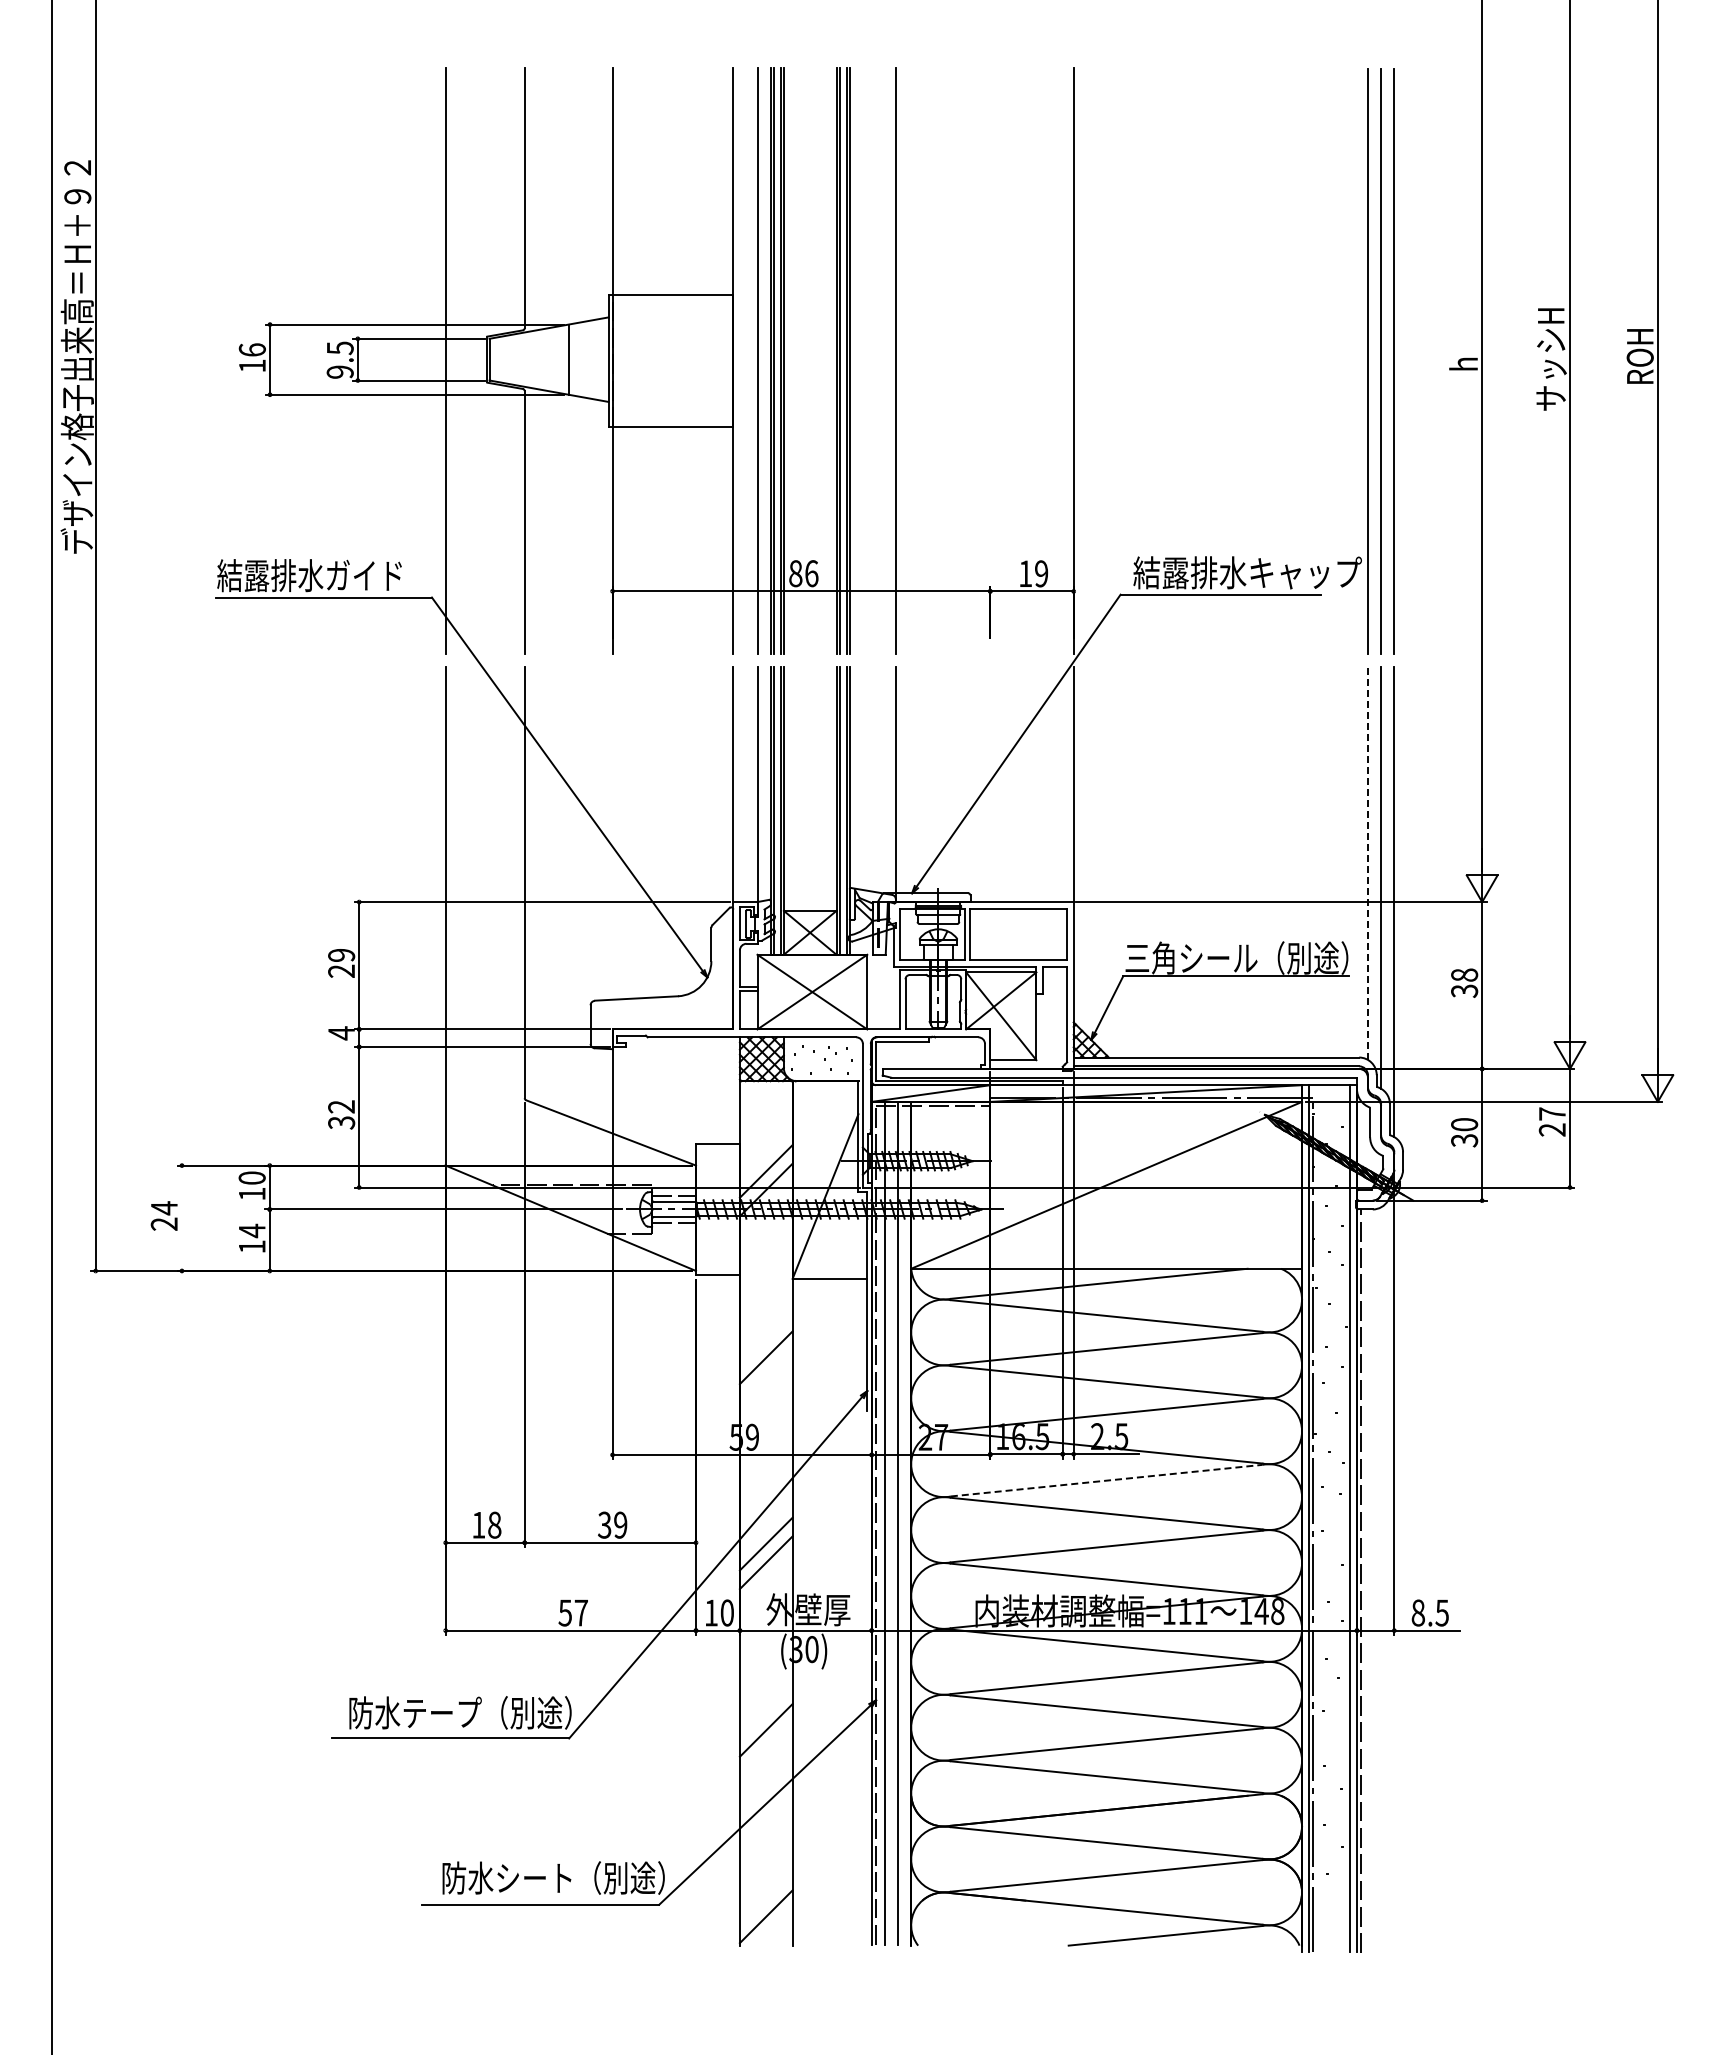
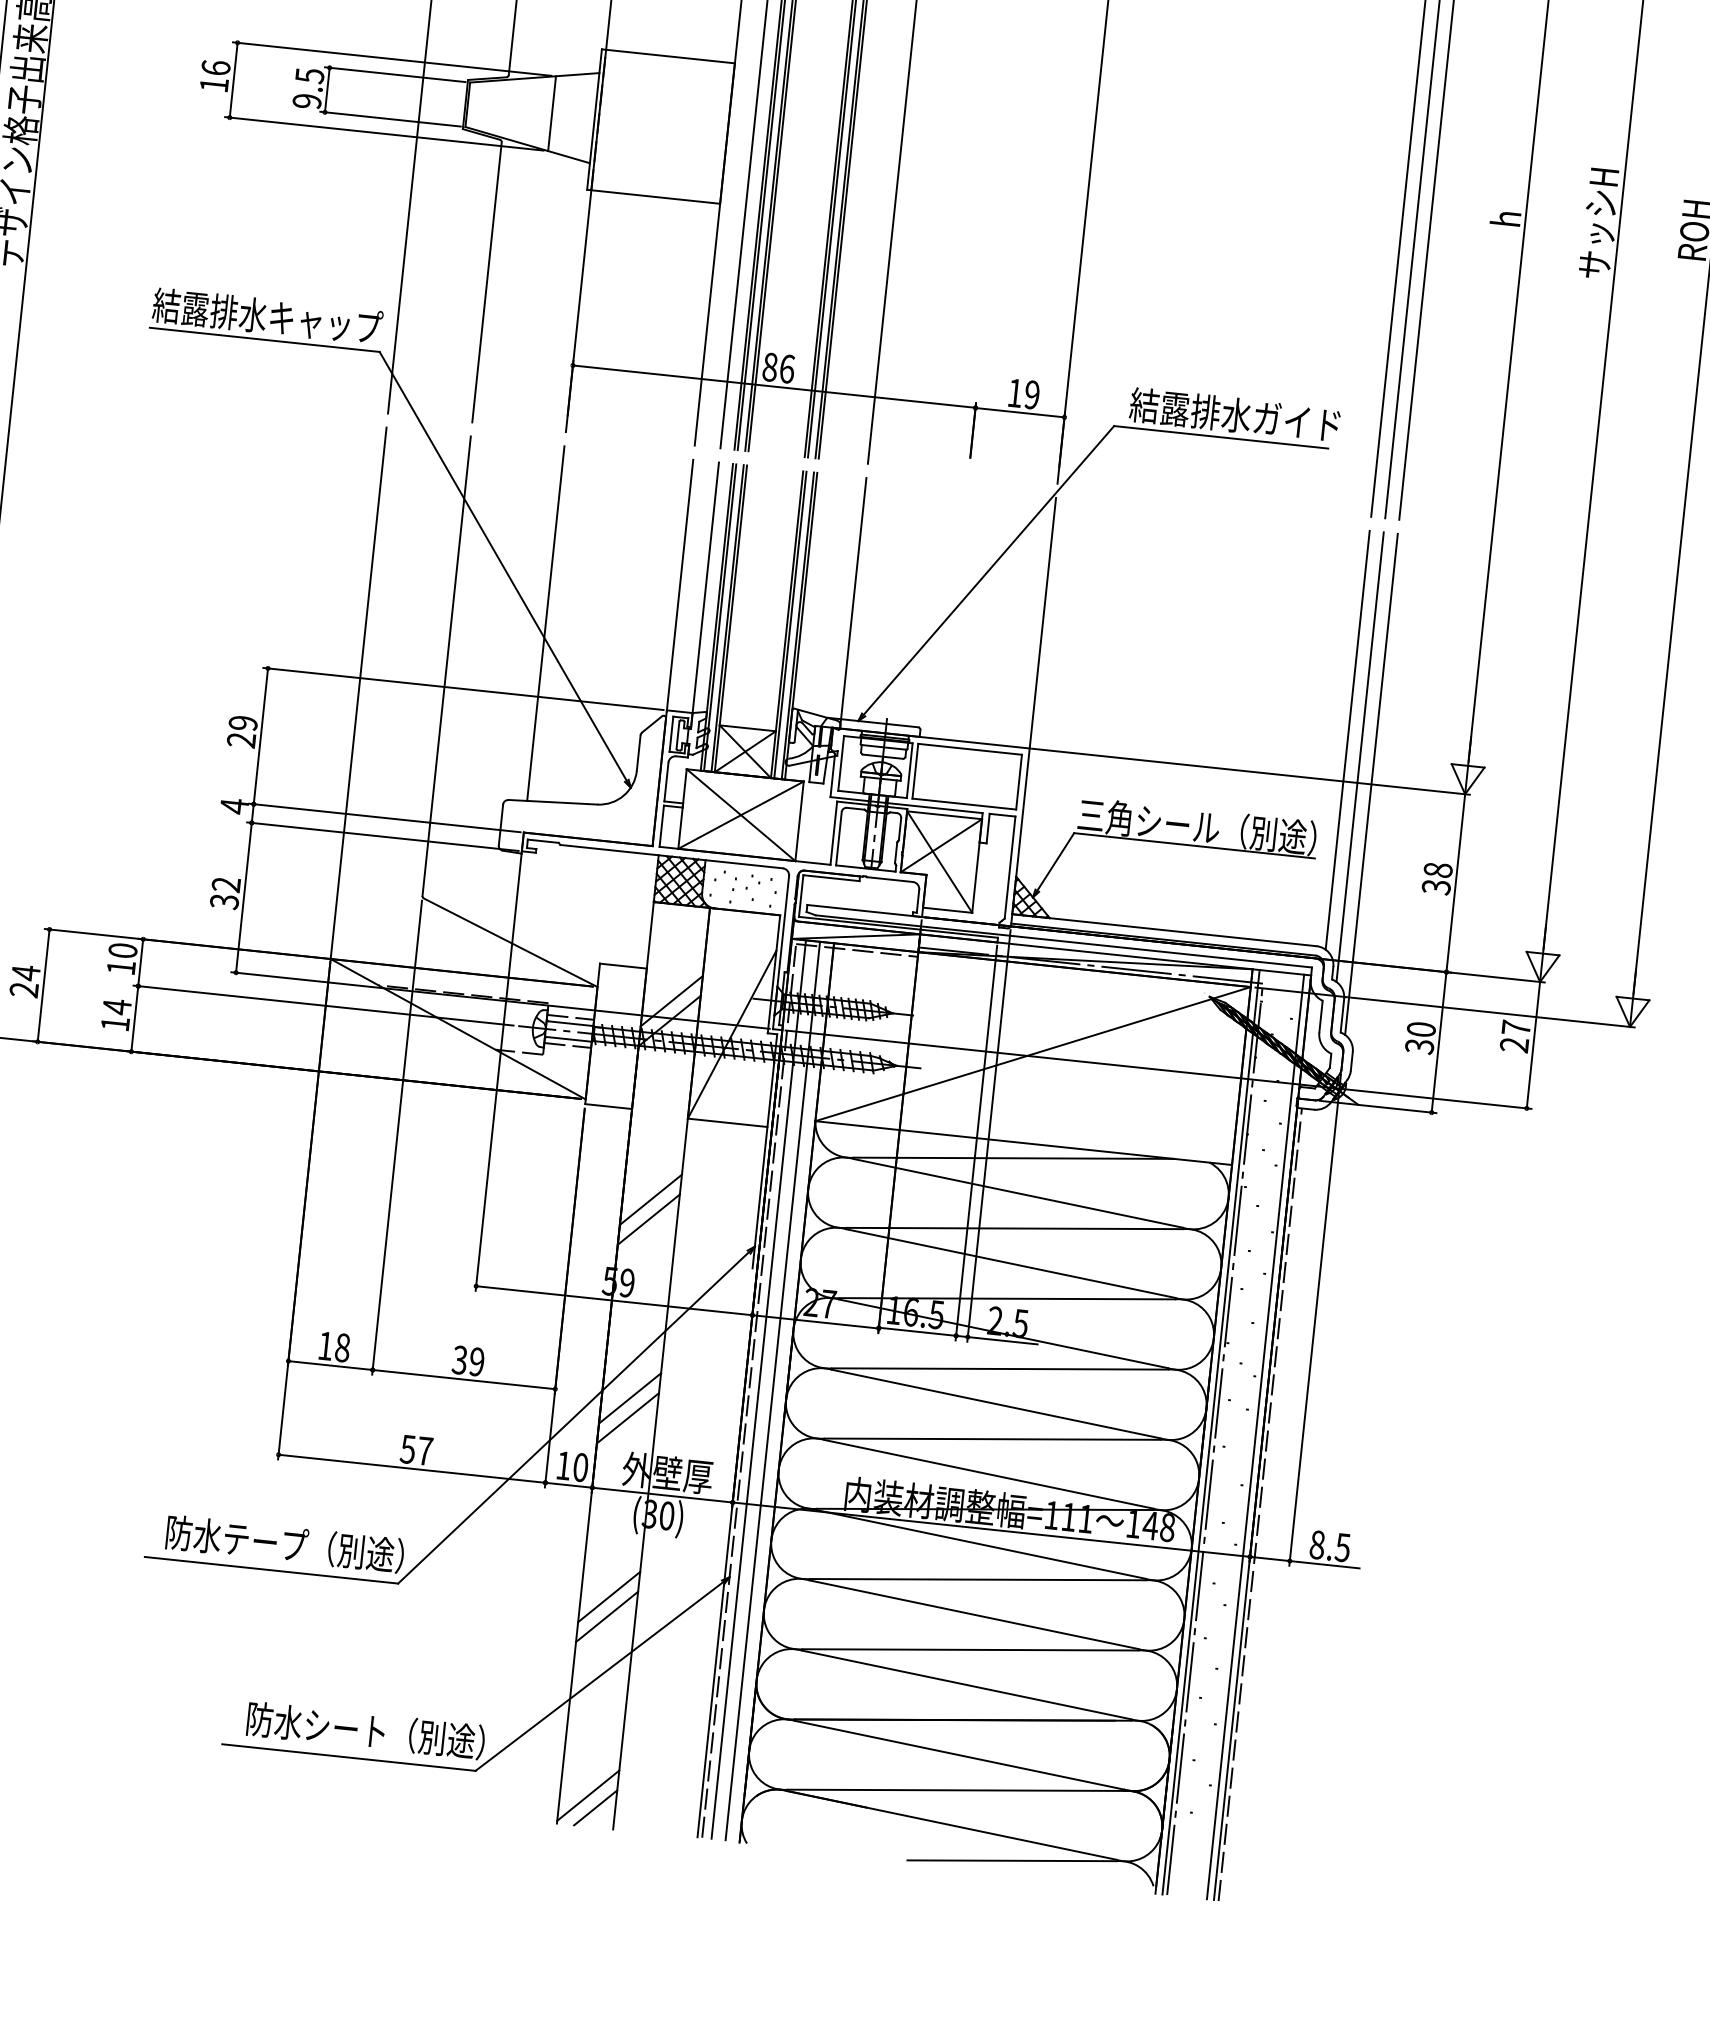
text: (1305, 572) -> (1313, 423), 結露排水キャップ -> 結露排水ガイド
text: (379, 575) -> (326, 322), 結露排水ガイド -> 結露排水キャップ
line: (612, 833) -> (545, 623), added
line: (1367, 862) -> (1347, 739), dashed -> solid
line: (181, 1217) -> (43, 984), added
line: (765, 1376) -> (647, 1219), added
line: (1106, 1480) -> (999, 1368), dashed -> solid
line: (765, 1748) -> (606, 1616), added
line: (774, 1927) -> (595, 1808), added

